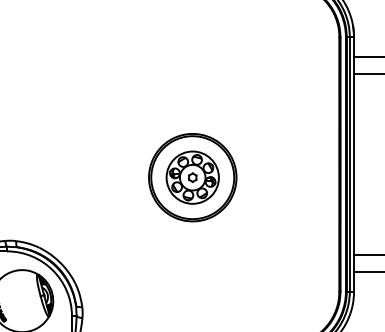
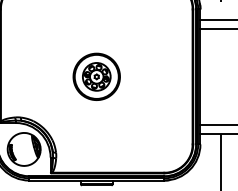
part: (192, 176) -> (96, 76), moved

